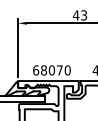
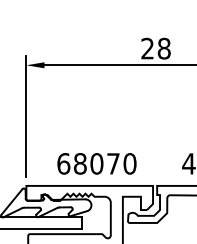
text: (80, 15) -> (156, 48), 43 -> 28

